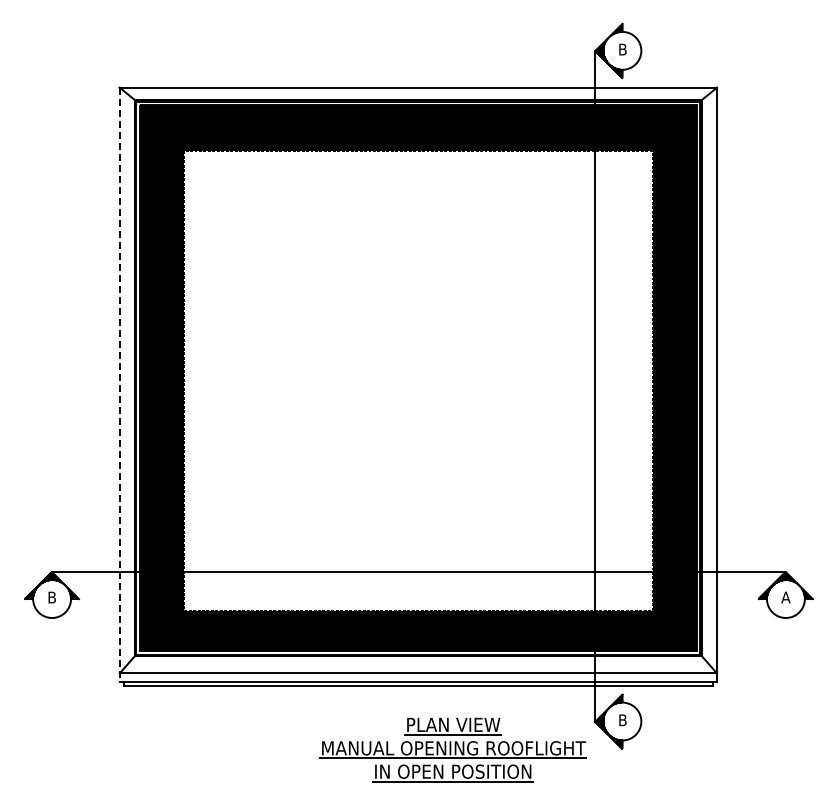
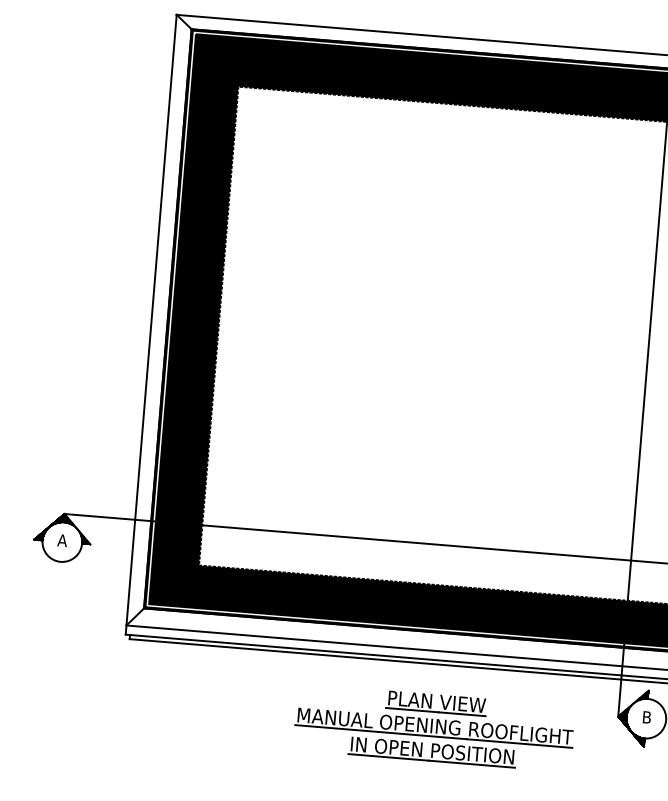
line: (119, 385) -> (150, 325), dashed -> solid
text: (51, 597) -> (61, 540), B -> A
part: (452, 749) -> (433, 727), moved

